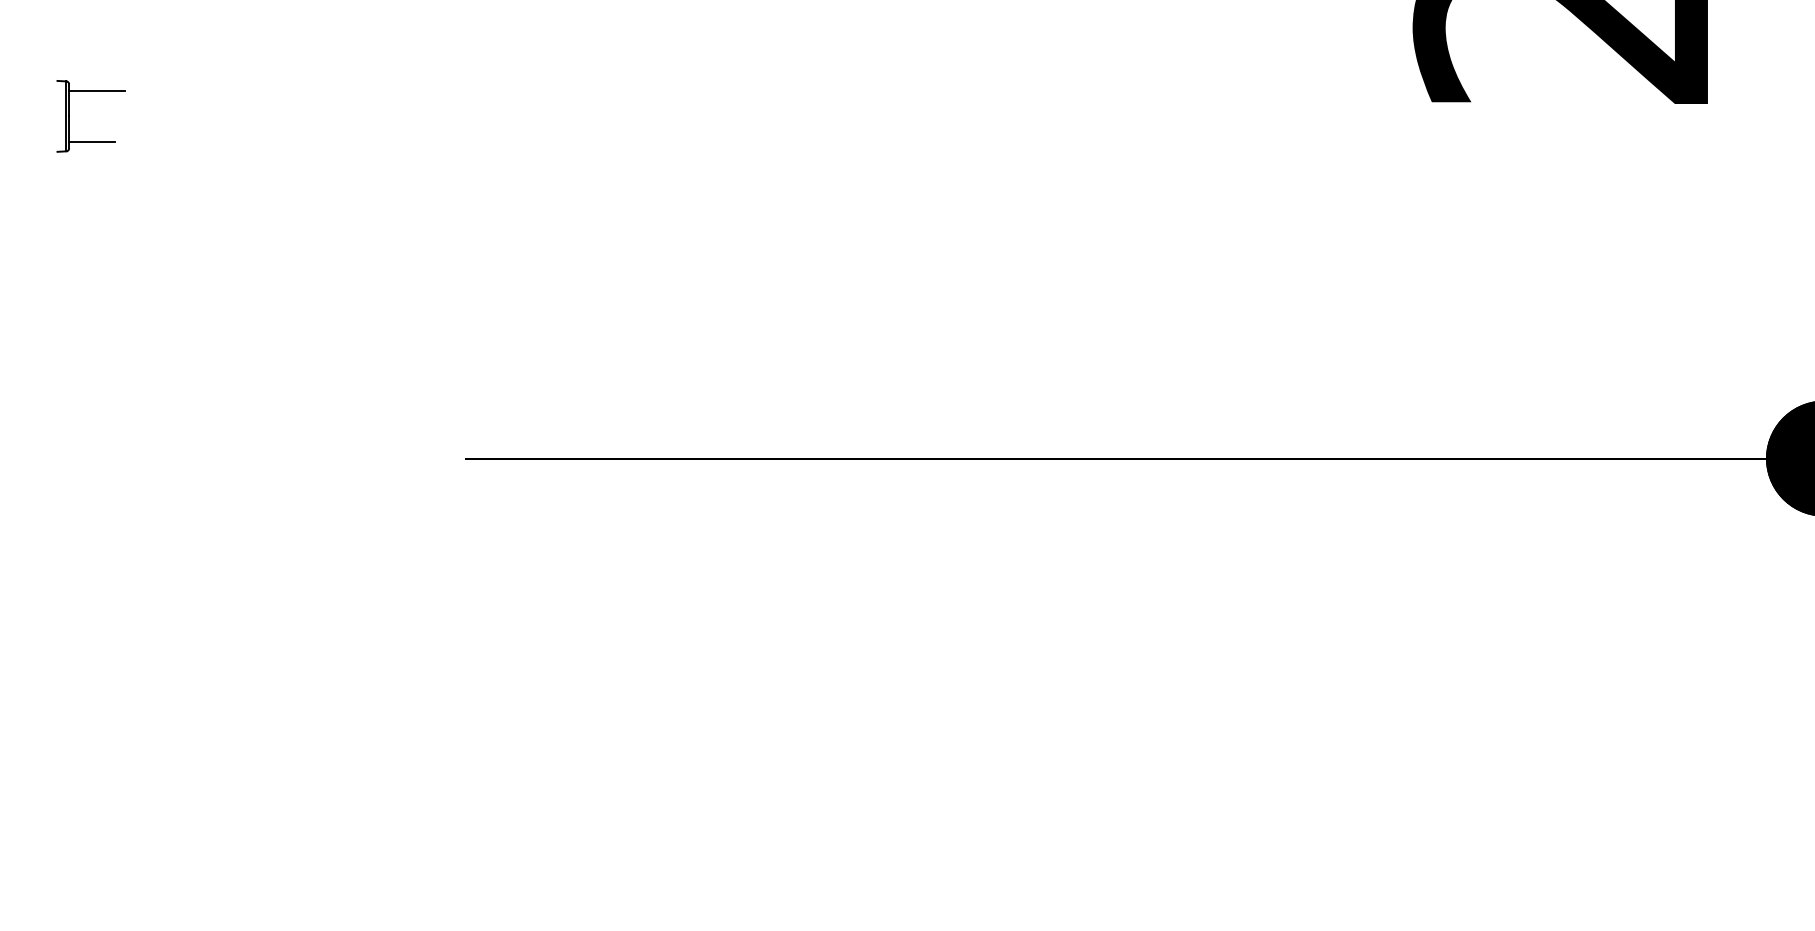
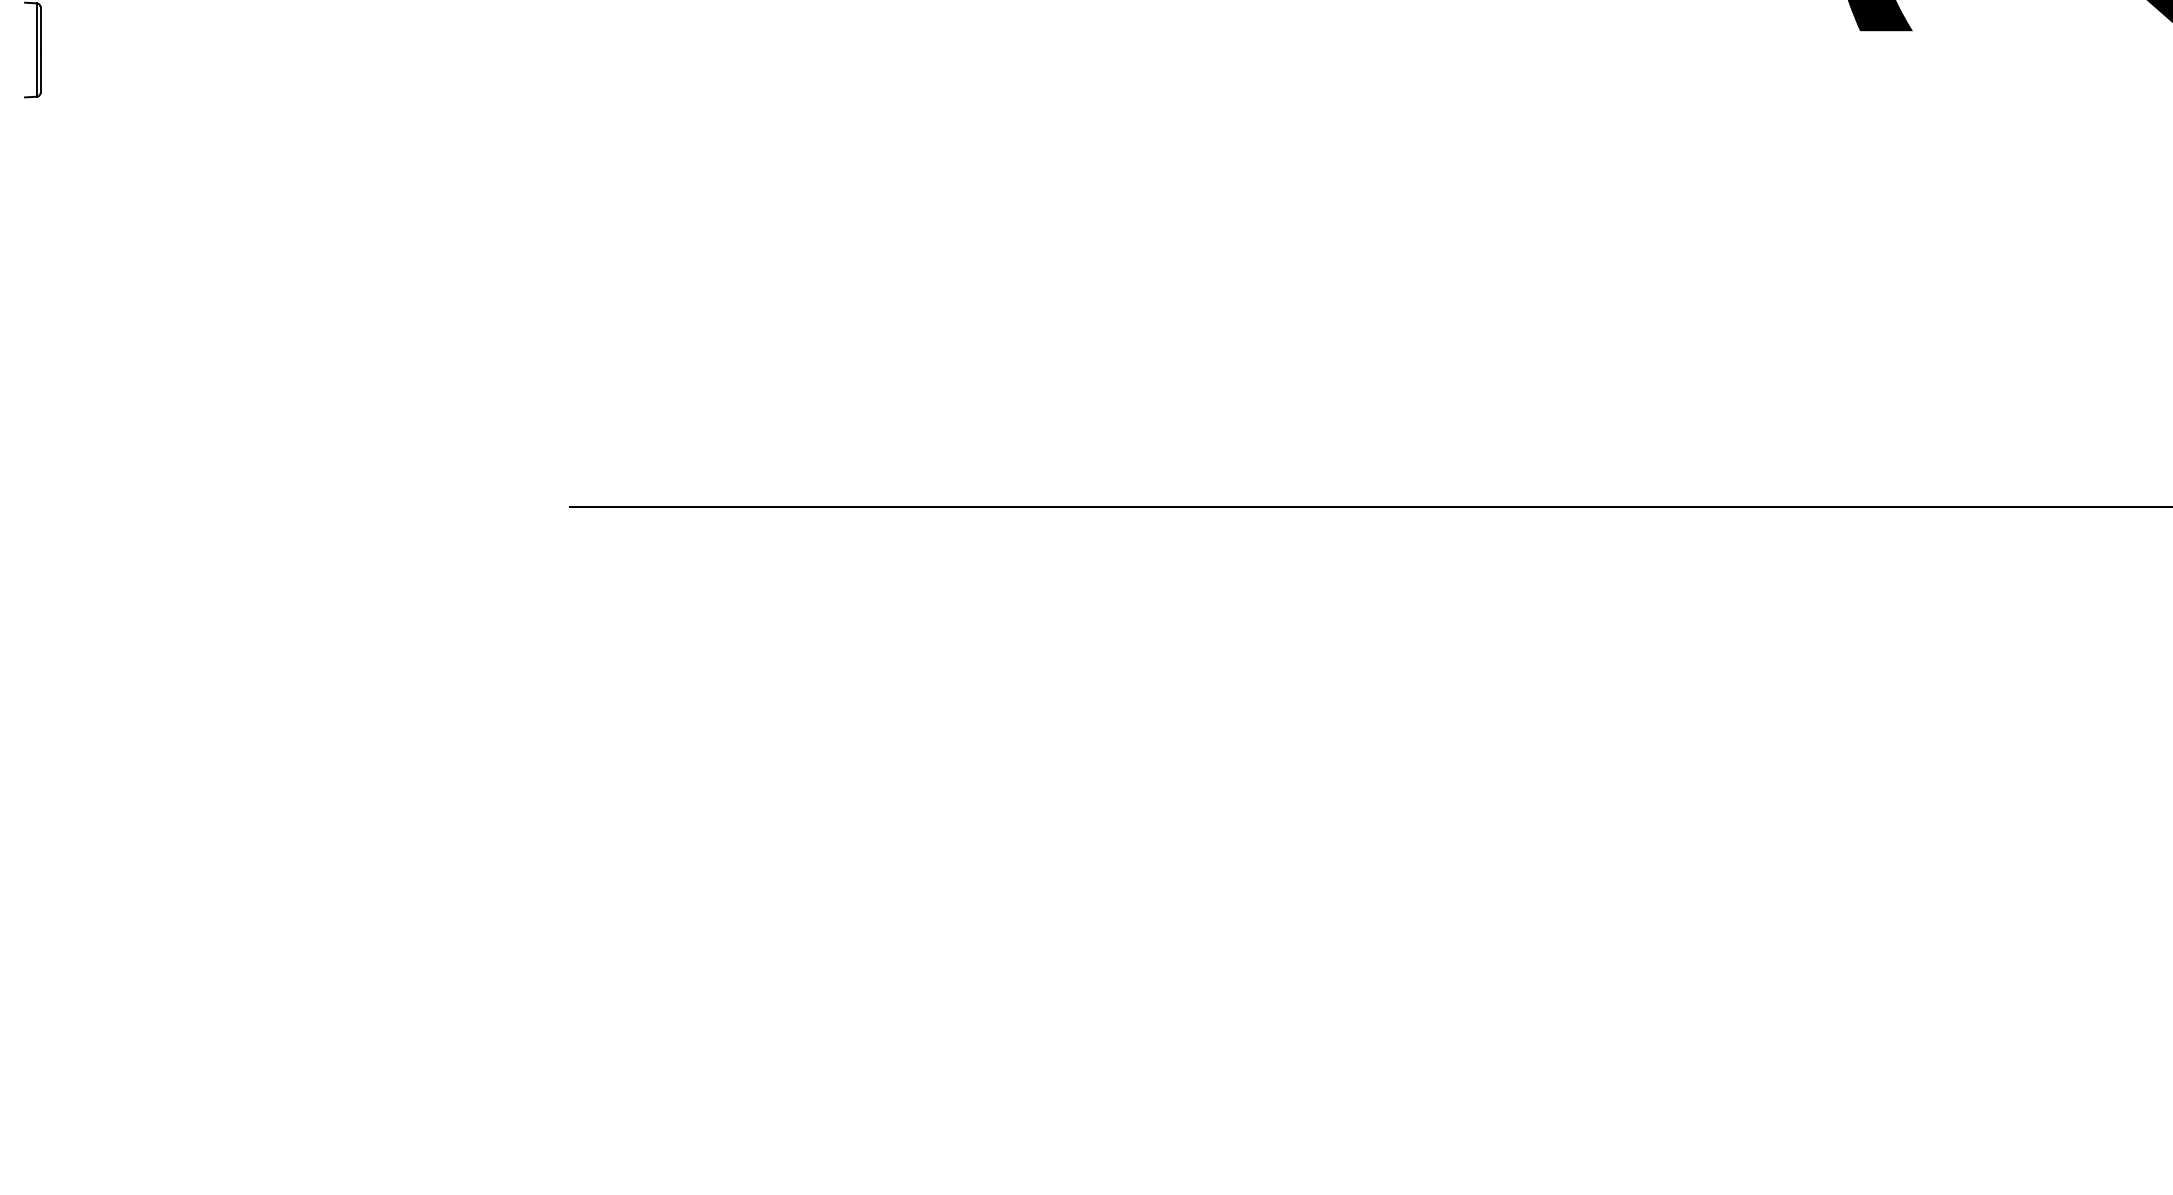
line: (97, 90) -> (78, 15), removed
line: (91, 141) -> (70, 83), removed

